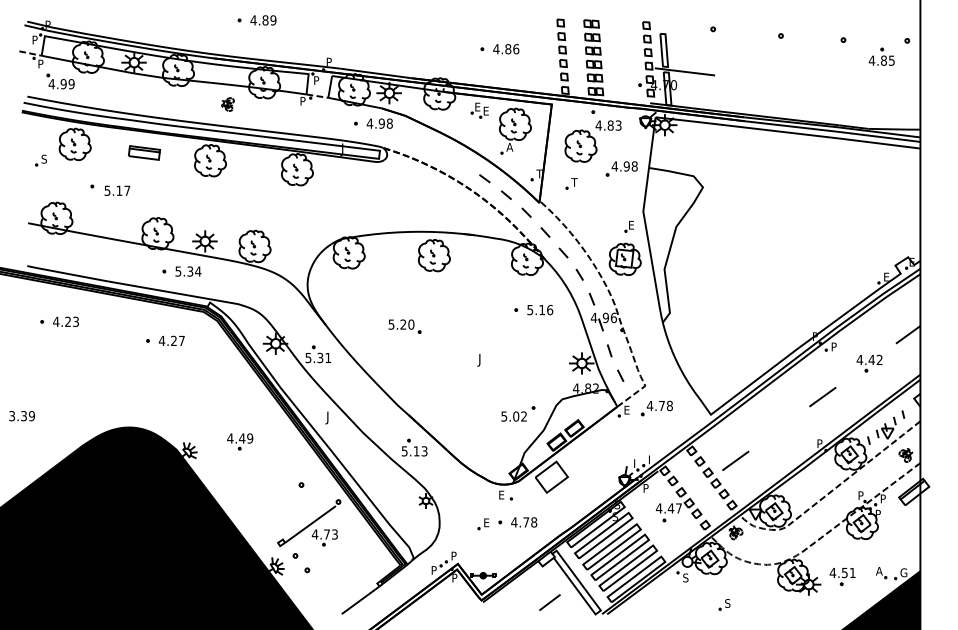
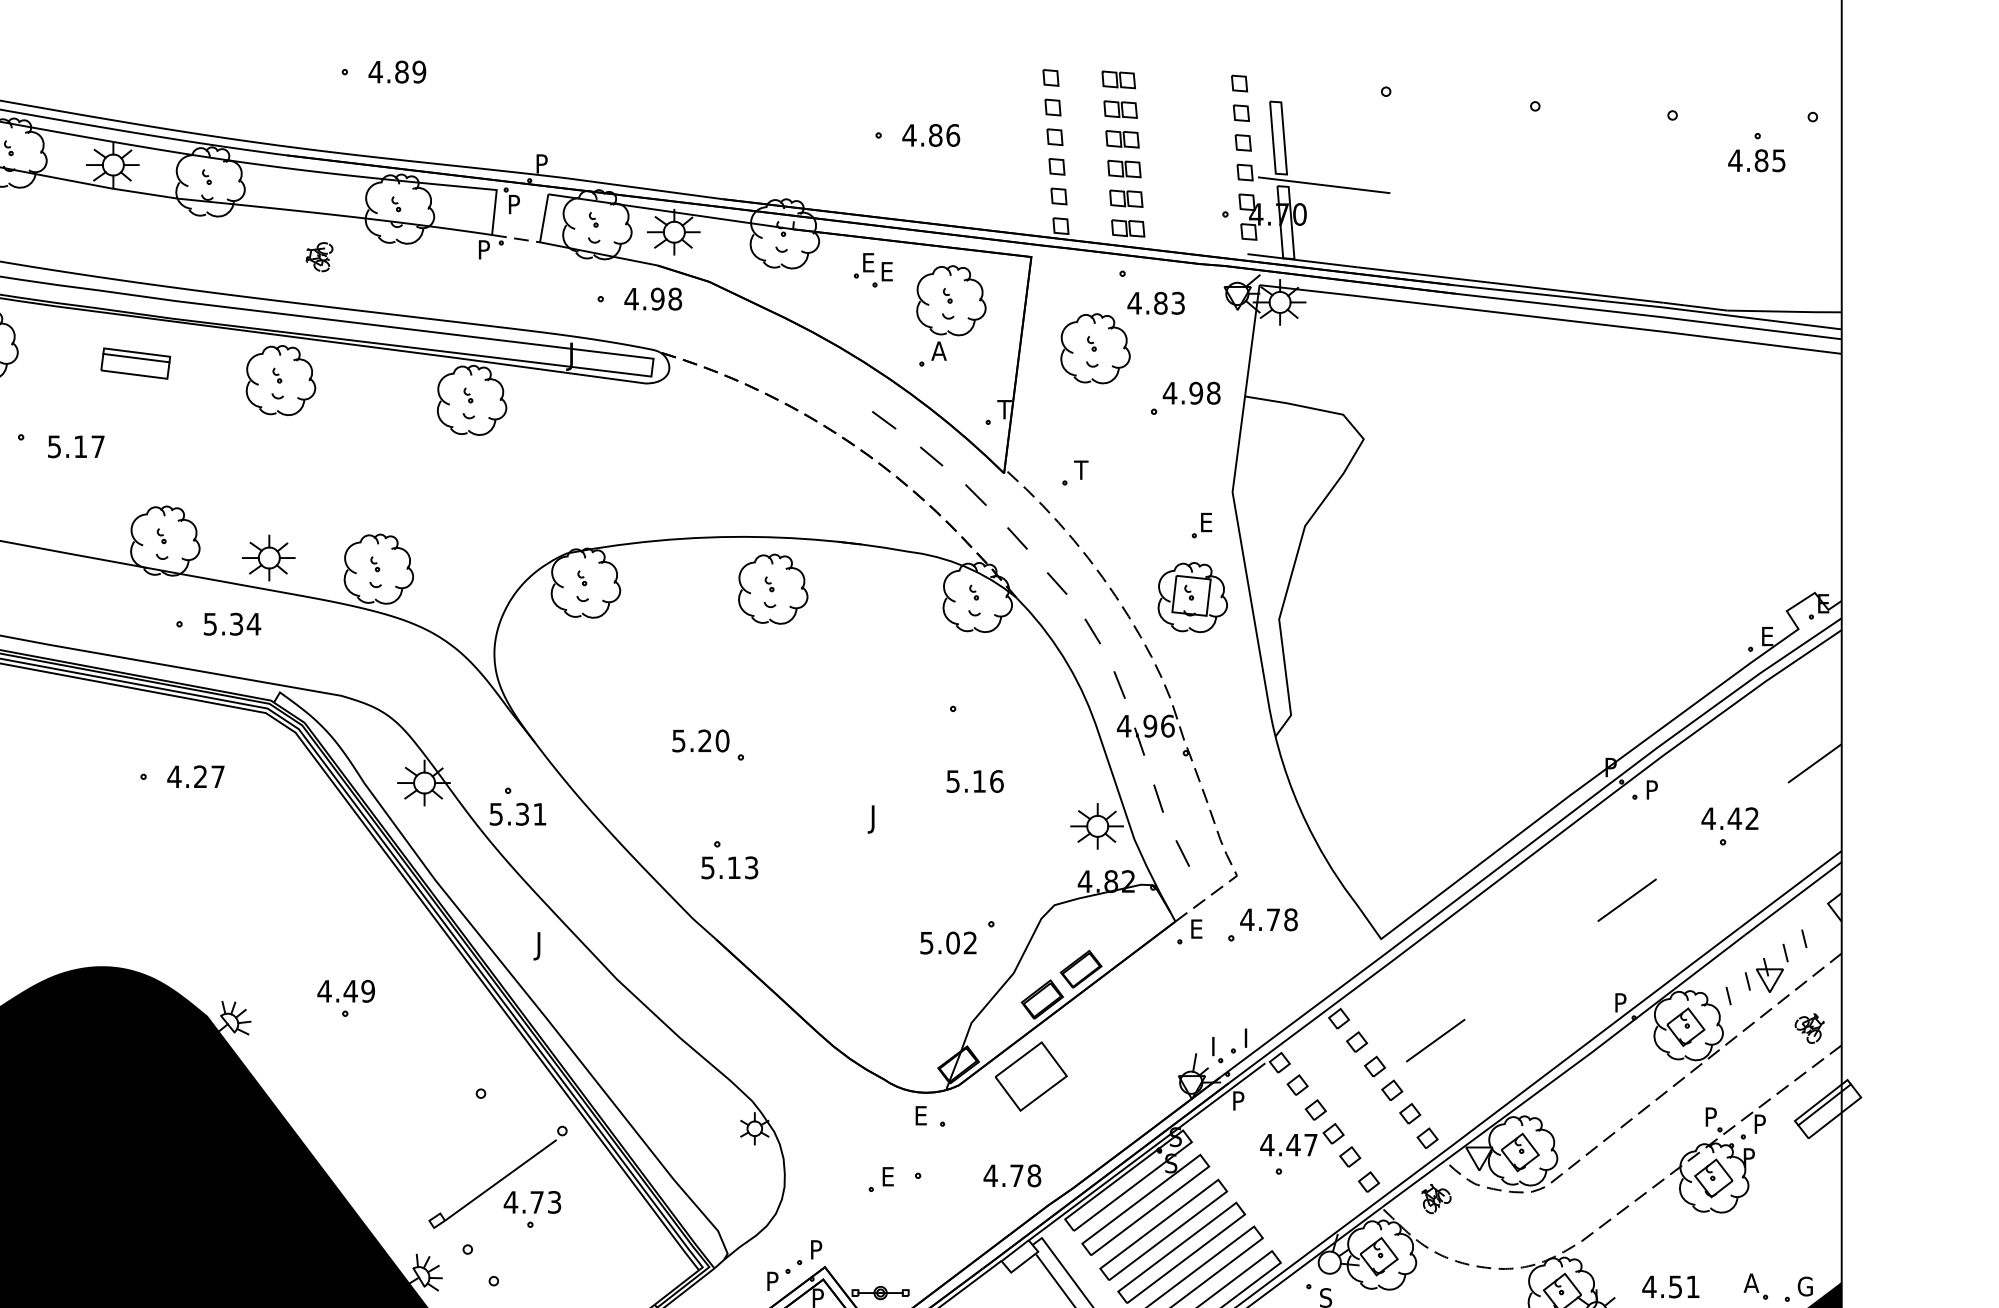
part: (571, 183) -> (1074, 472), moved
text: (540, 309) -> (975, 780), moved
part: (414, 447) -> (729, 859), moved
text: (524, 522) -> (1013, 1175), moved

